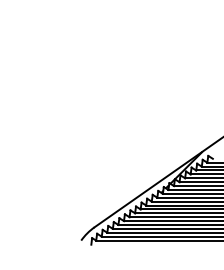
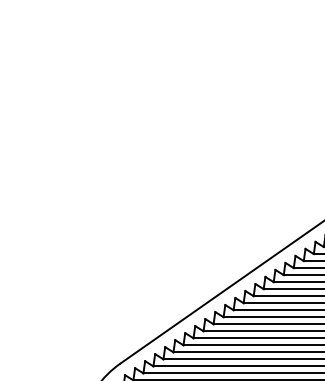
hatch: (179, 174) -> (273, 268), removed

